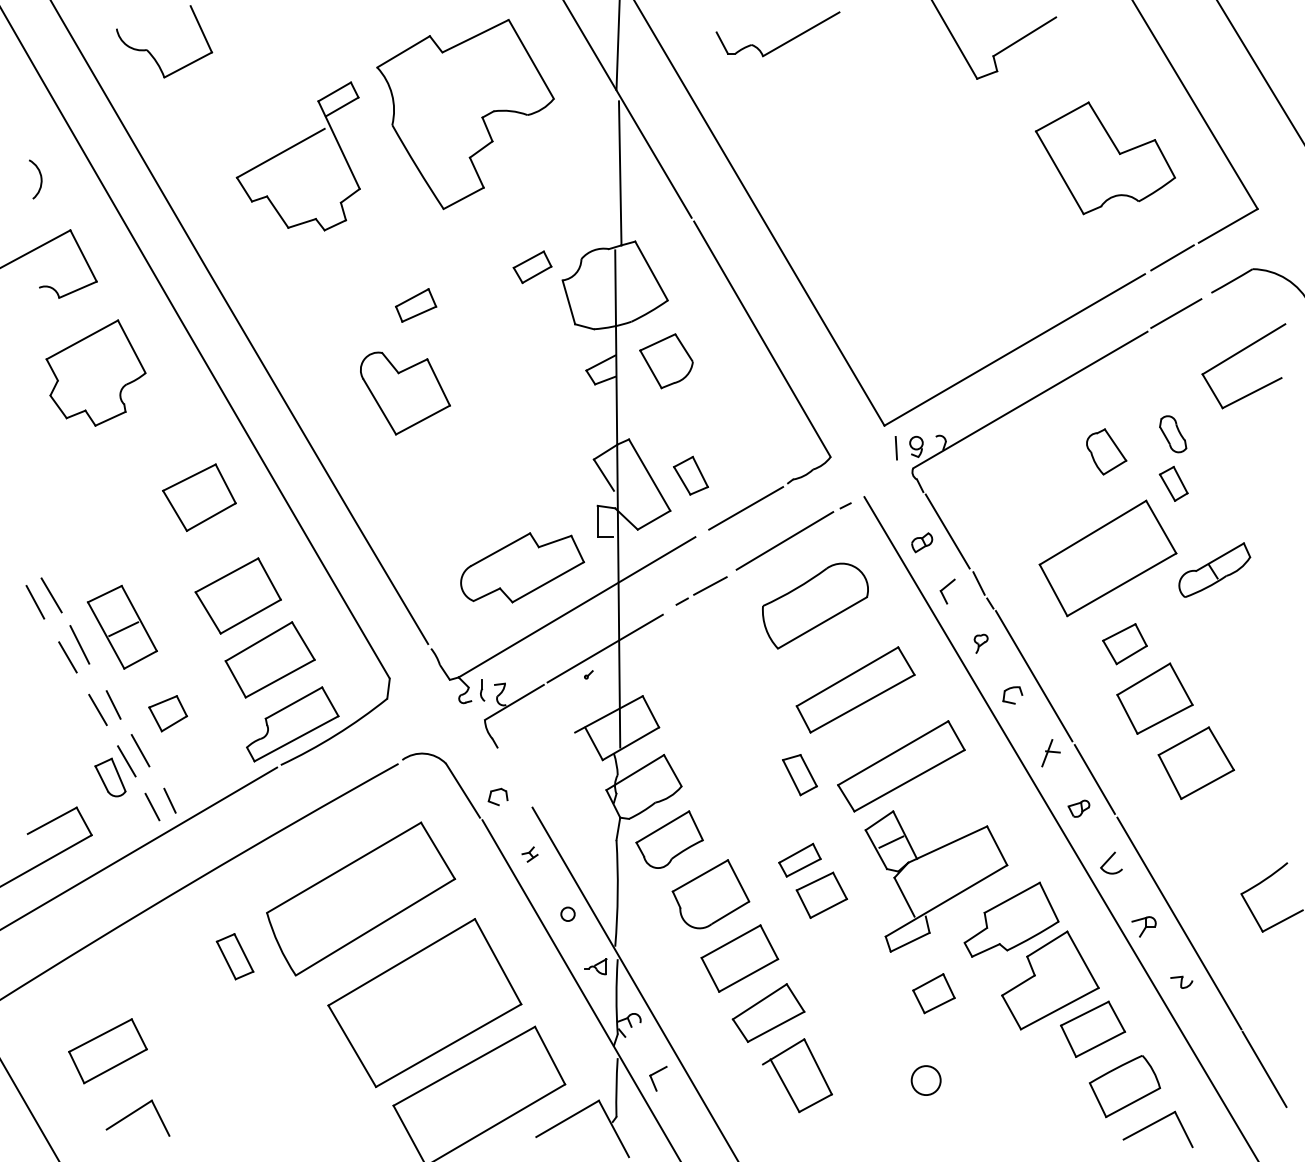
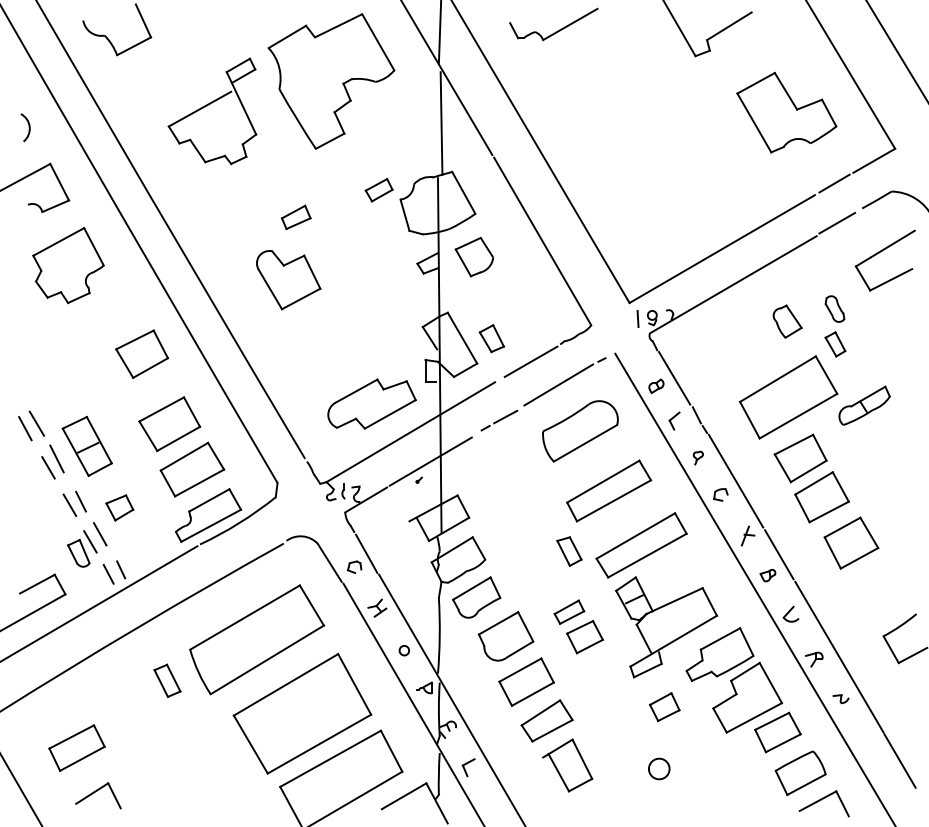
part: (1124, 643) -> (800, 457), size x1.67
line: (515, 778) -> (367, 554), added
part: (529, 854) -> (376, 608), size x1.67

